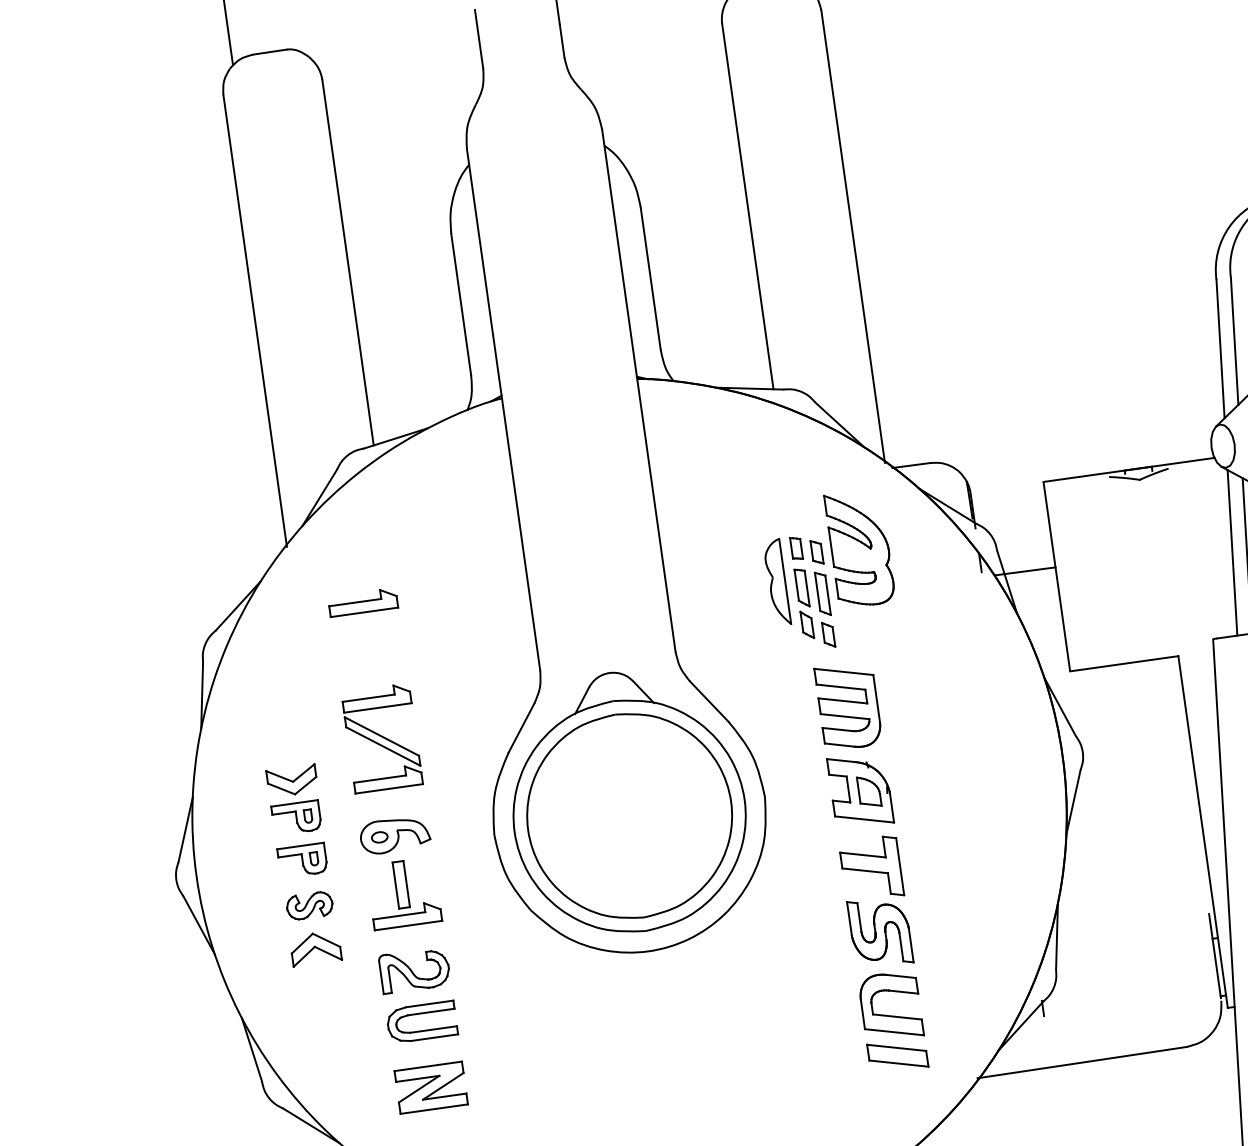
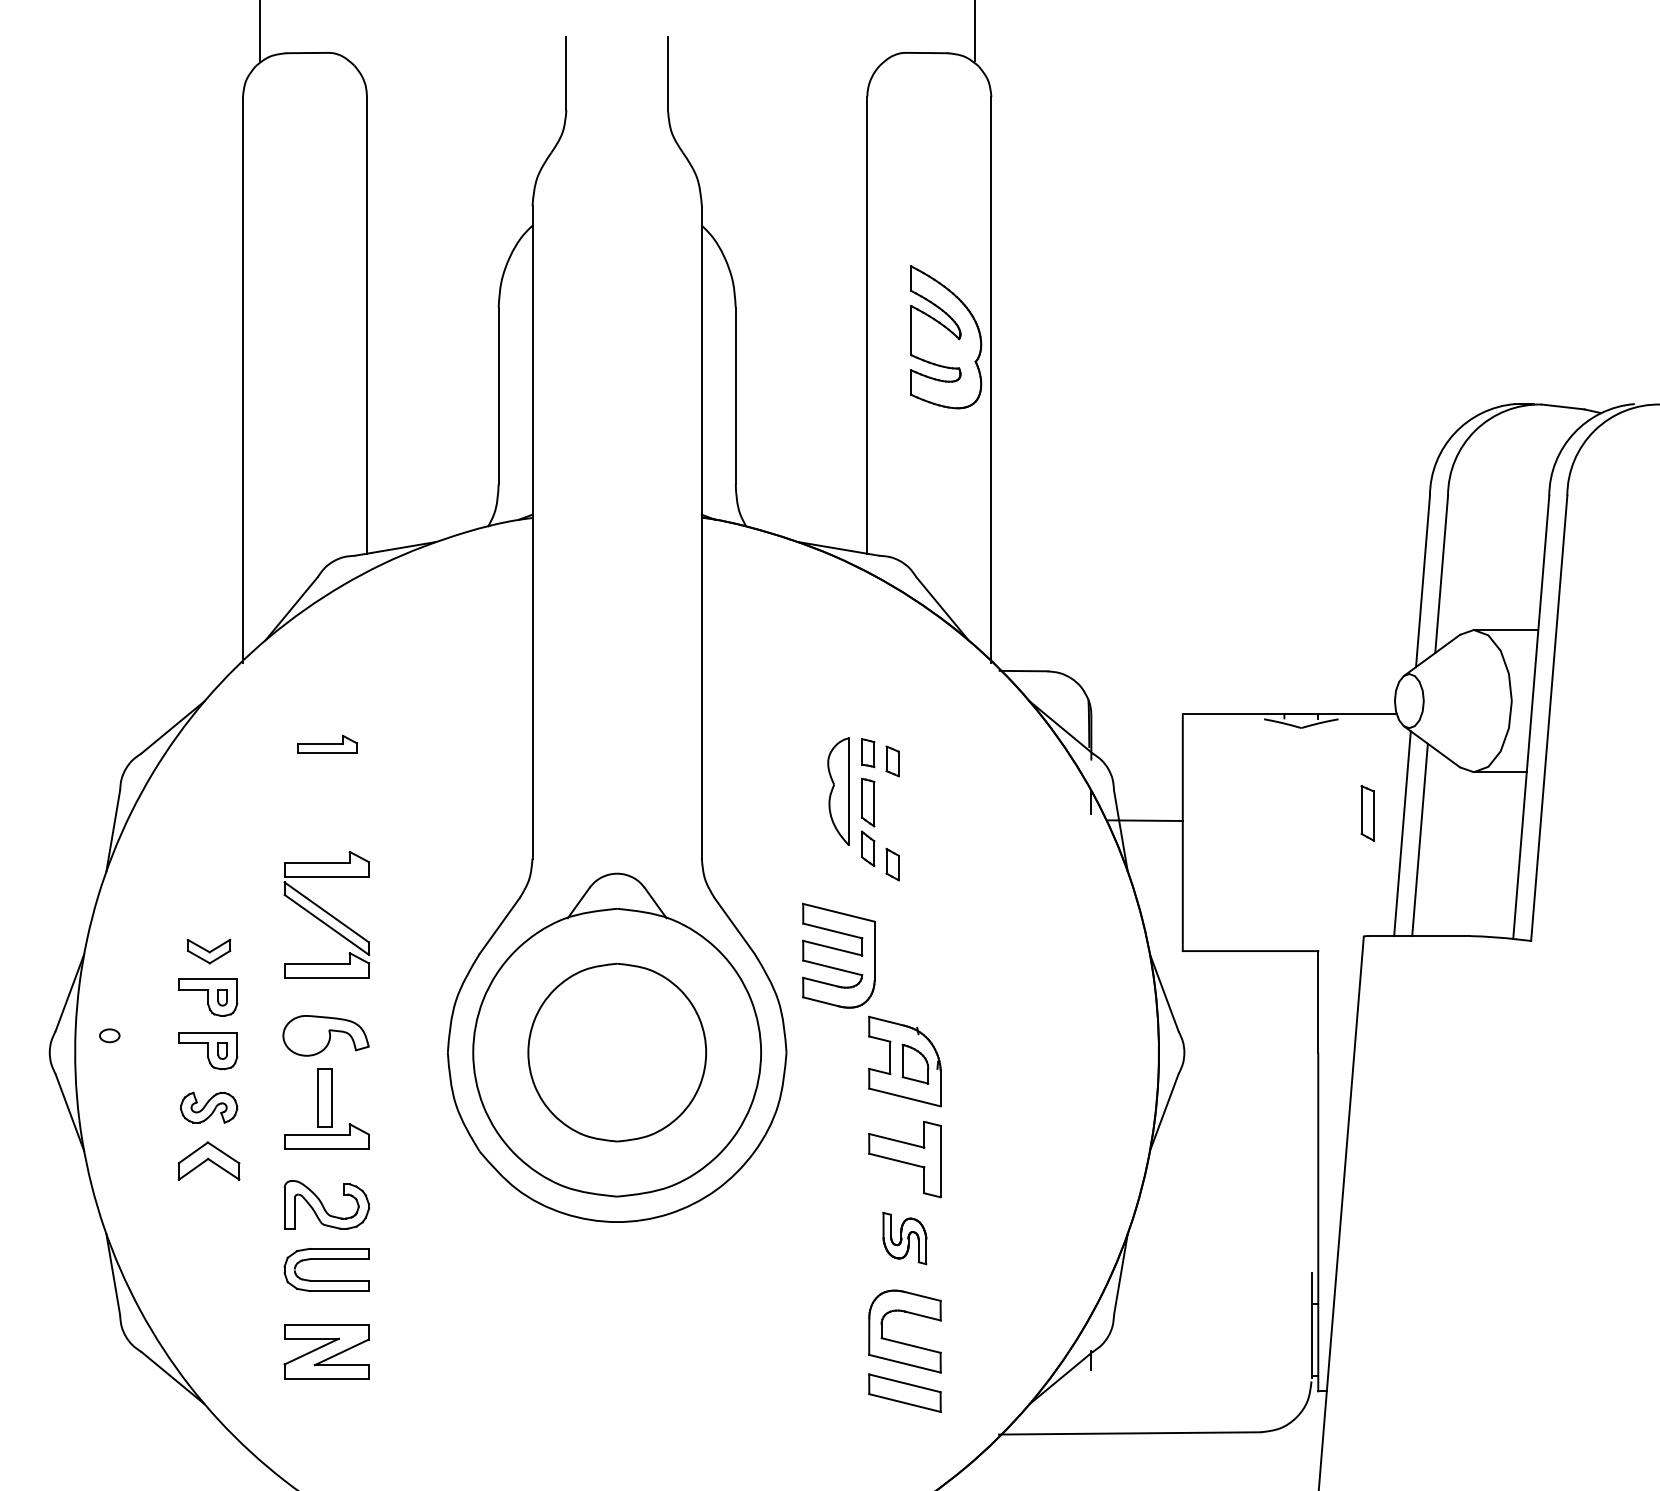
part: (860, 548) -> (946, 337), moved
part: (822, 594) -> (1367, 813), moved
part: (363, 602) -> (327, 744), size x0.7
part: (848, 706) -> (838, 955), moved
part: (291, 781) -> (208, 951), size x0.7
part: (629, 815) -> (617, 1052), size x0.7
part: (379, 837) -> (109, 1035), moved
part: (880, 932) -> (904, 1238), size x0.6

